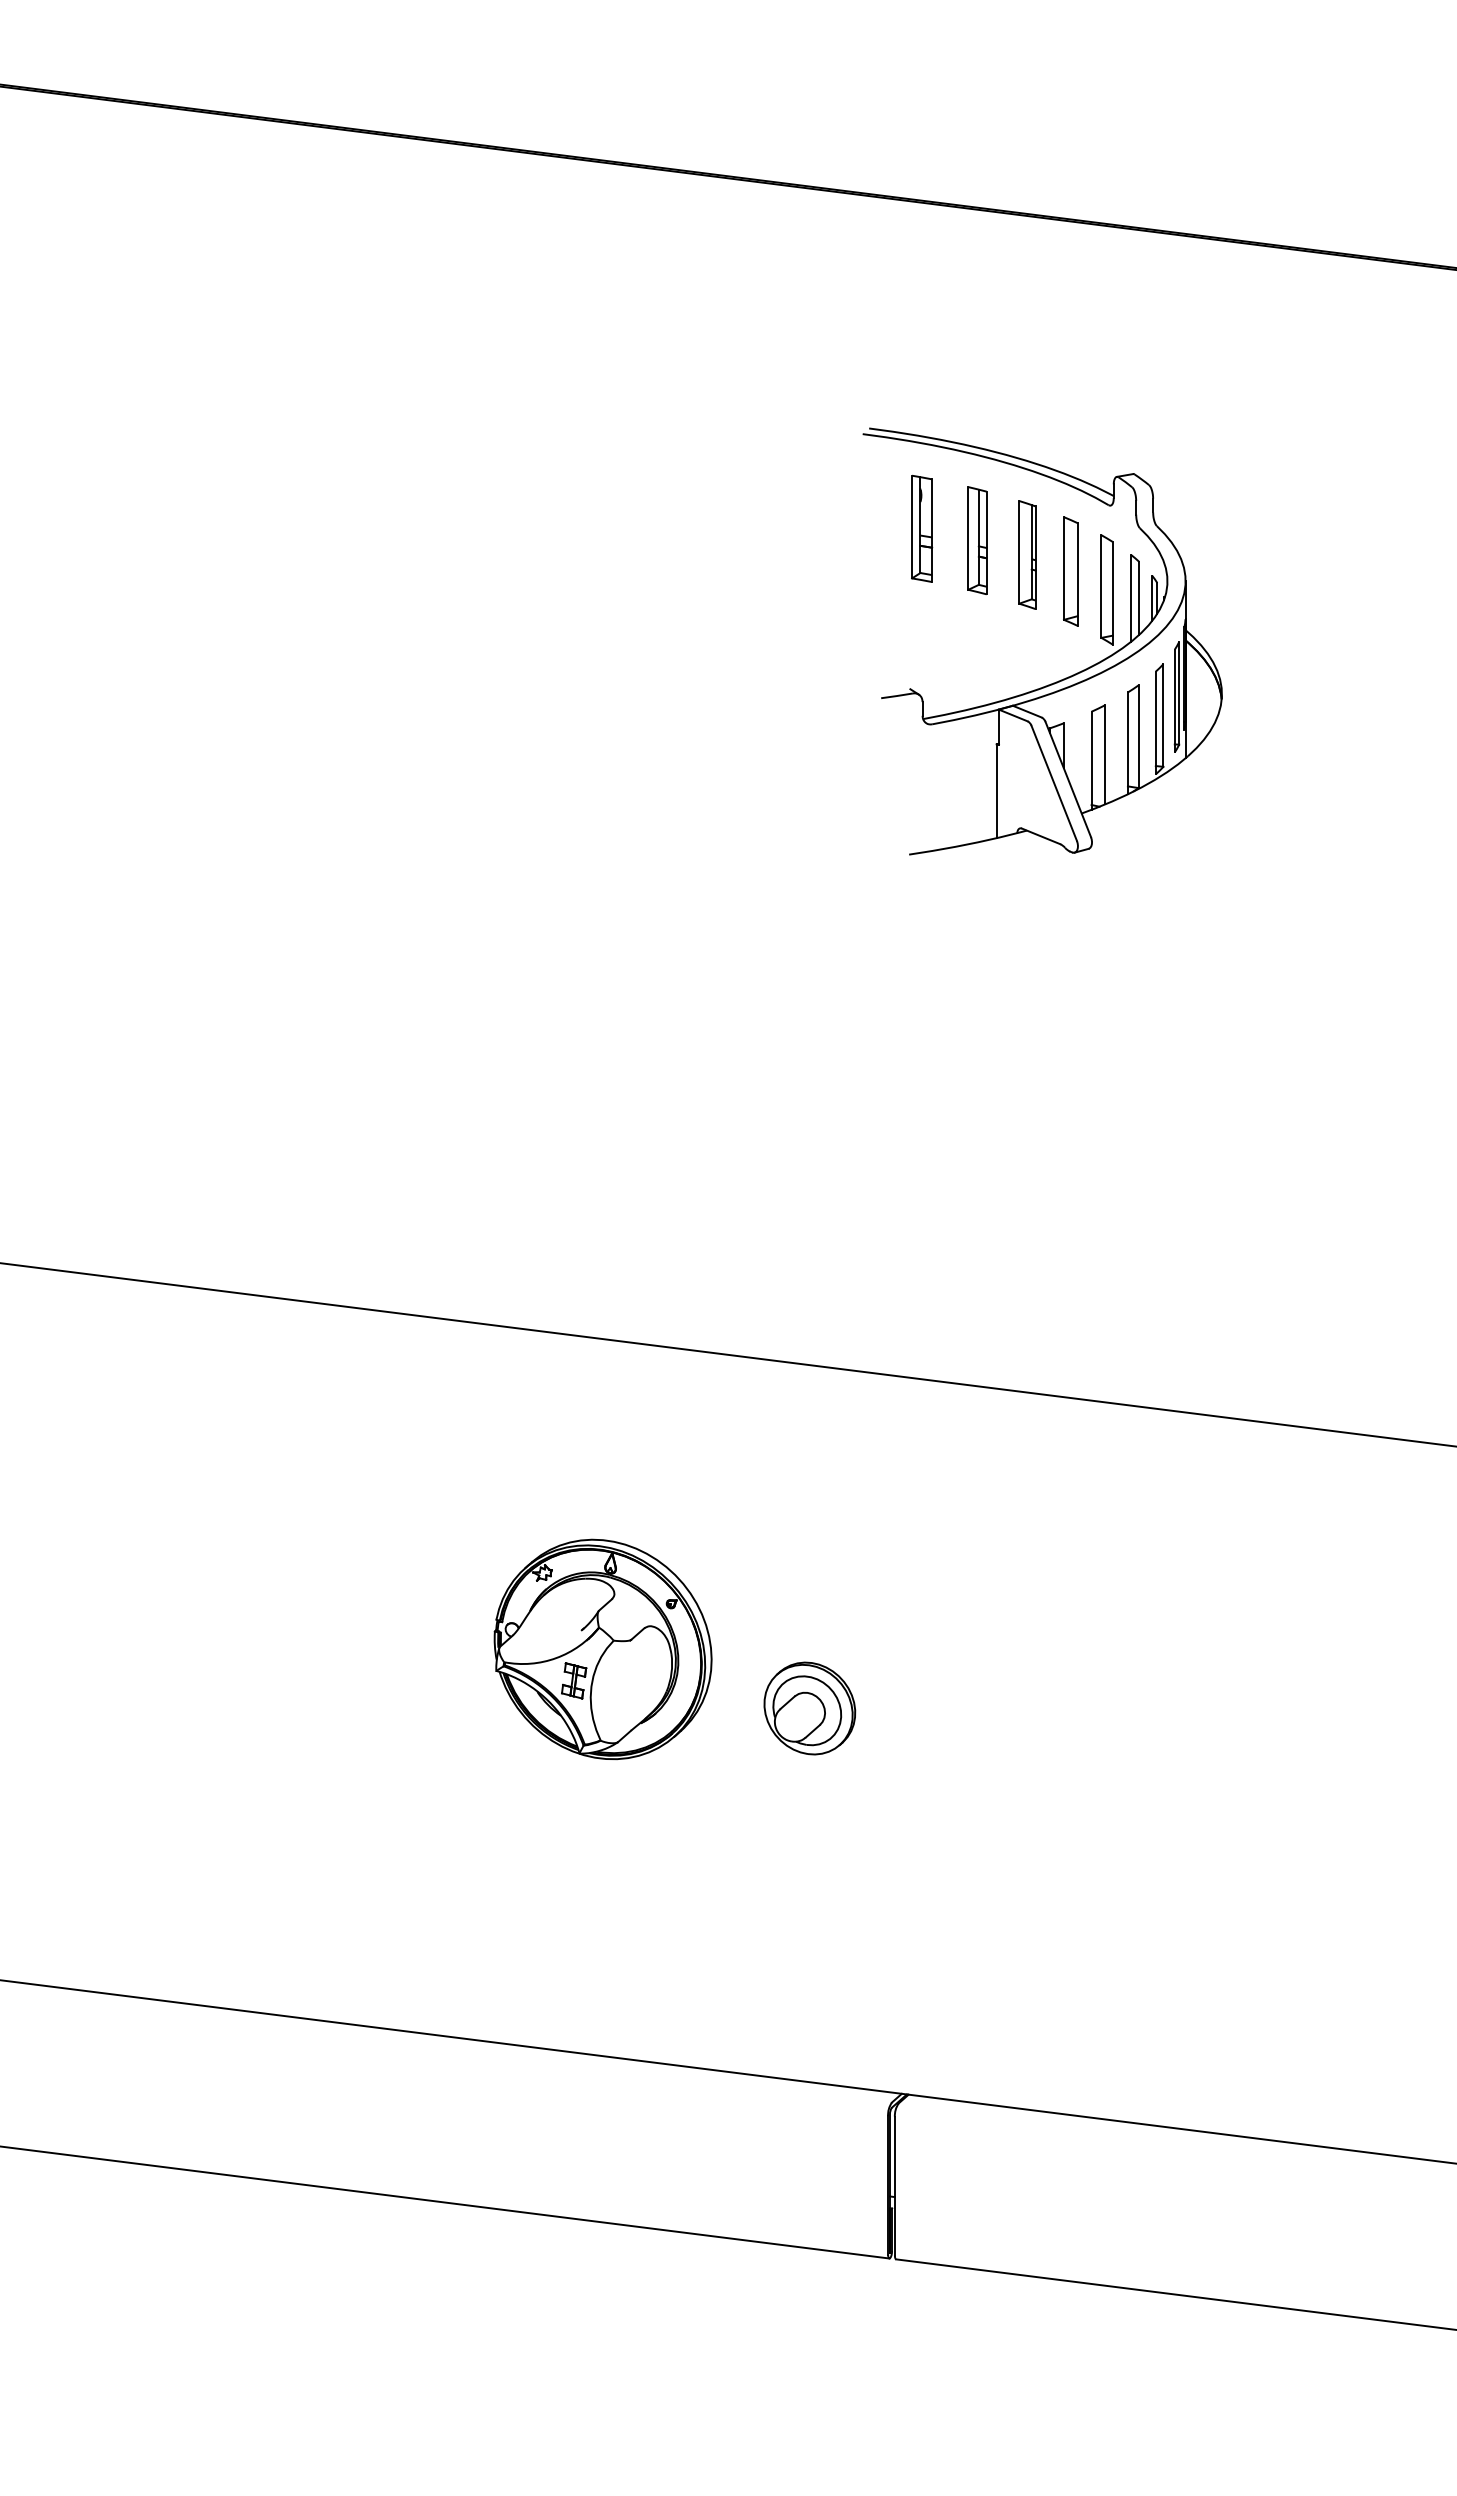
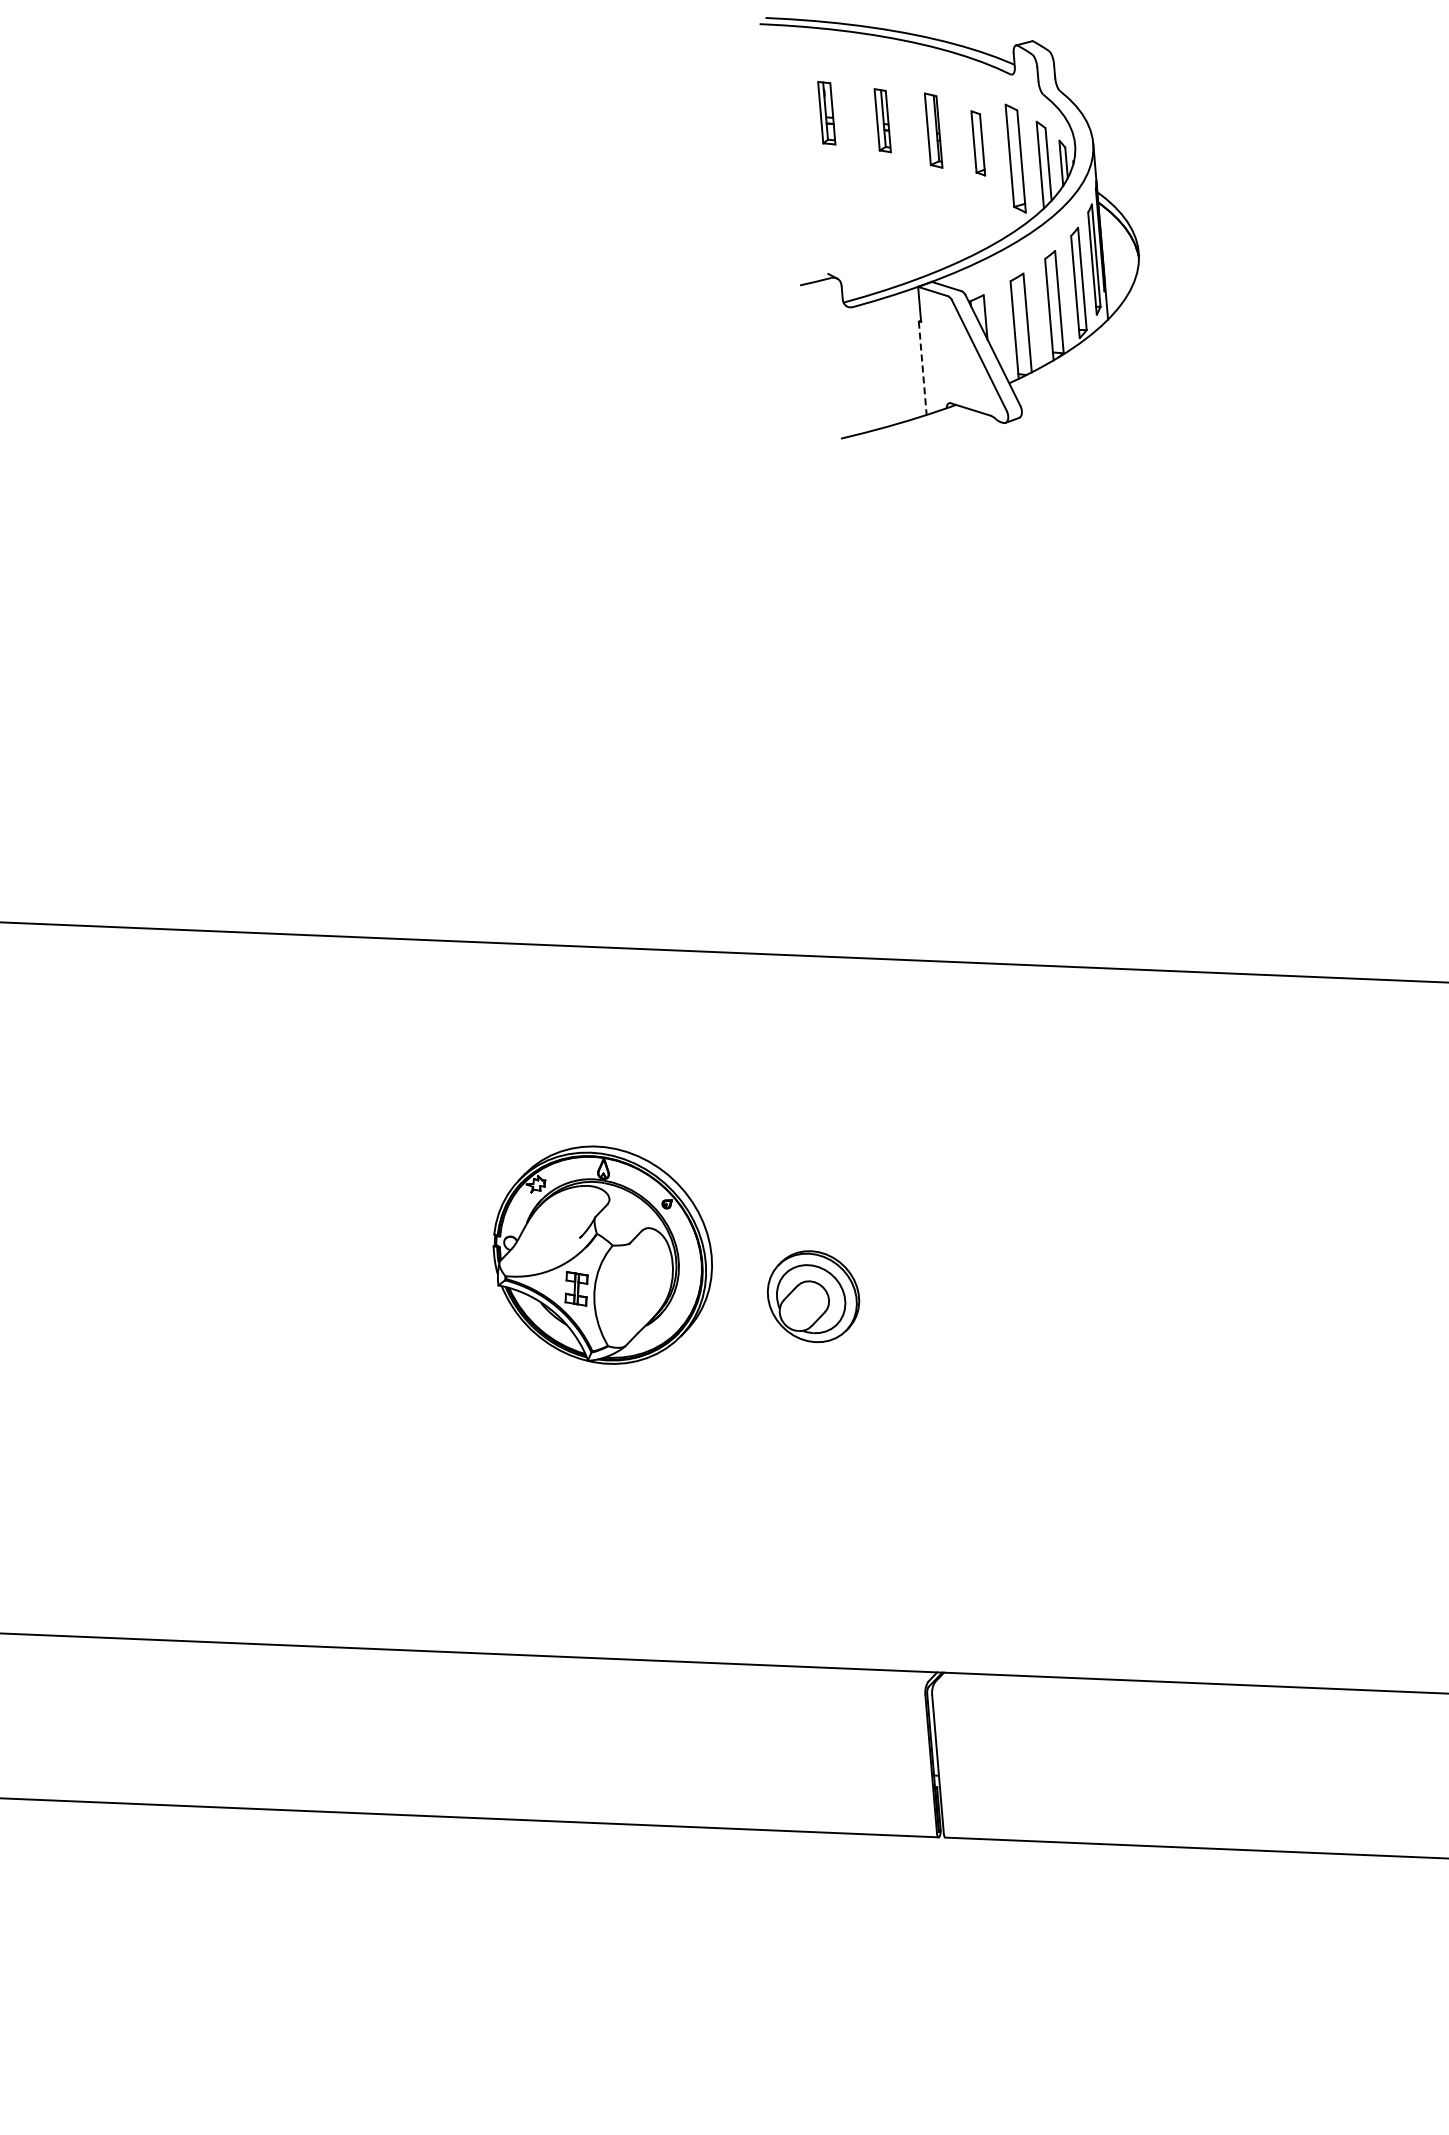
part: (922, 528) -> (827, 113), size x0.6
part: (977, 540) -> (882, 120), size x0.6
part: (1027, 554) -> (933, 130), size x0.7
part: (1070, 571) -> (977, 143), size x0.6
line: (996, 791) -> (922, 368), solid -> dashed

